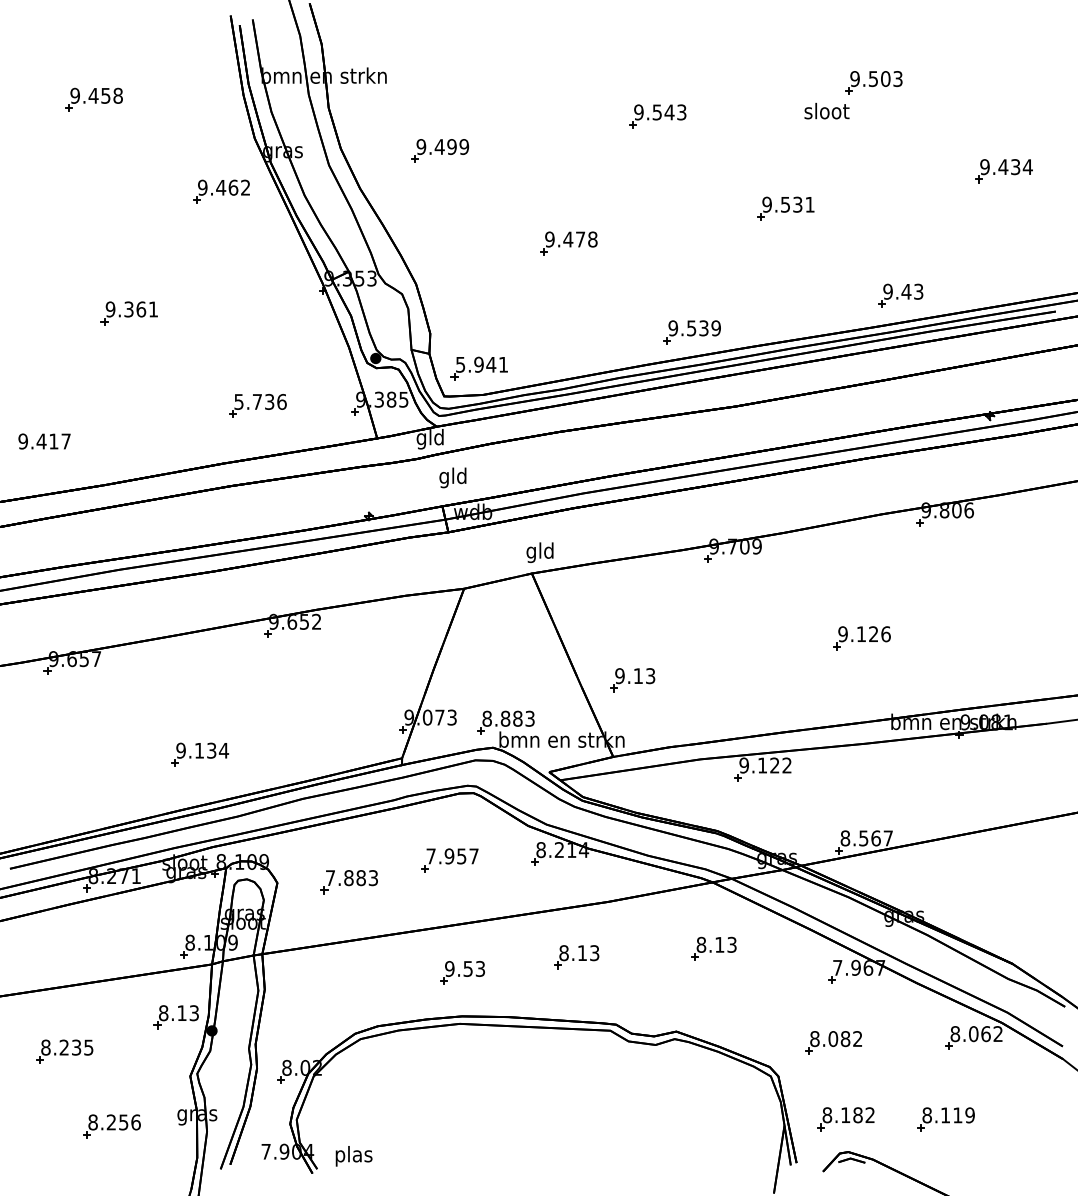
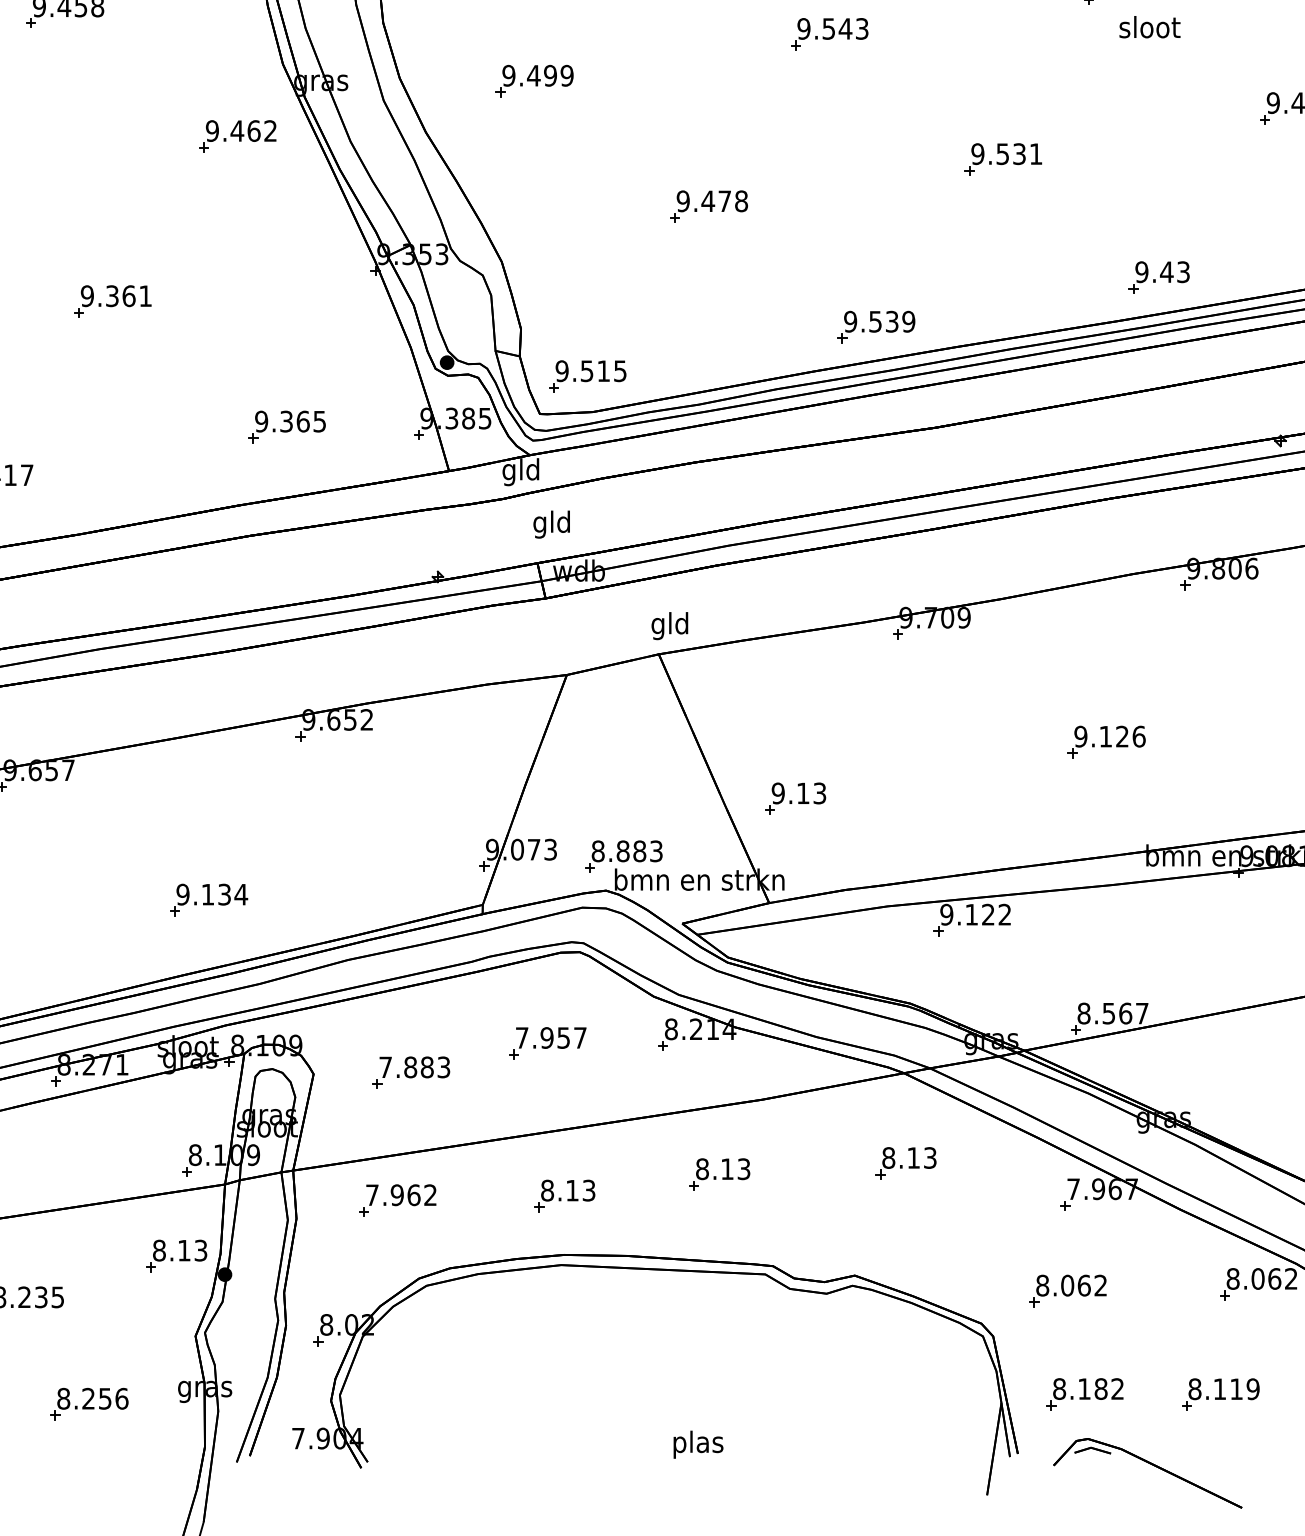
text: (826, 110) -> (1149, 26), moved
text: (481, 364) -> (590, 370), 5.941 -> 9.515
text: (260, 401) -> (290, 420), 5.736 -> 9.365
text: (458, 968) -> (559, 1190), 9.53 -> 8.13
part: (339, 976) -> (397, 1200), added
text: (845, 1038) -> (1084, 1284), 8.082 -> 8.062
text: (353, 1156) -> (697, 1444), moved

